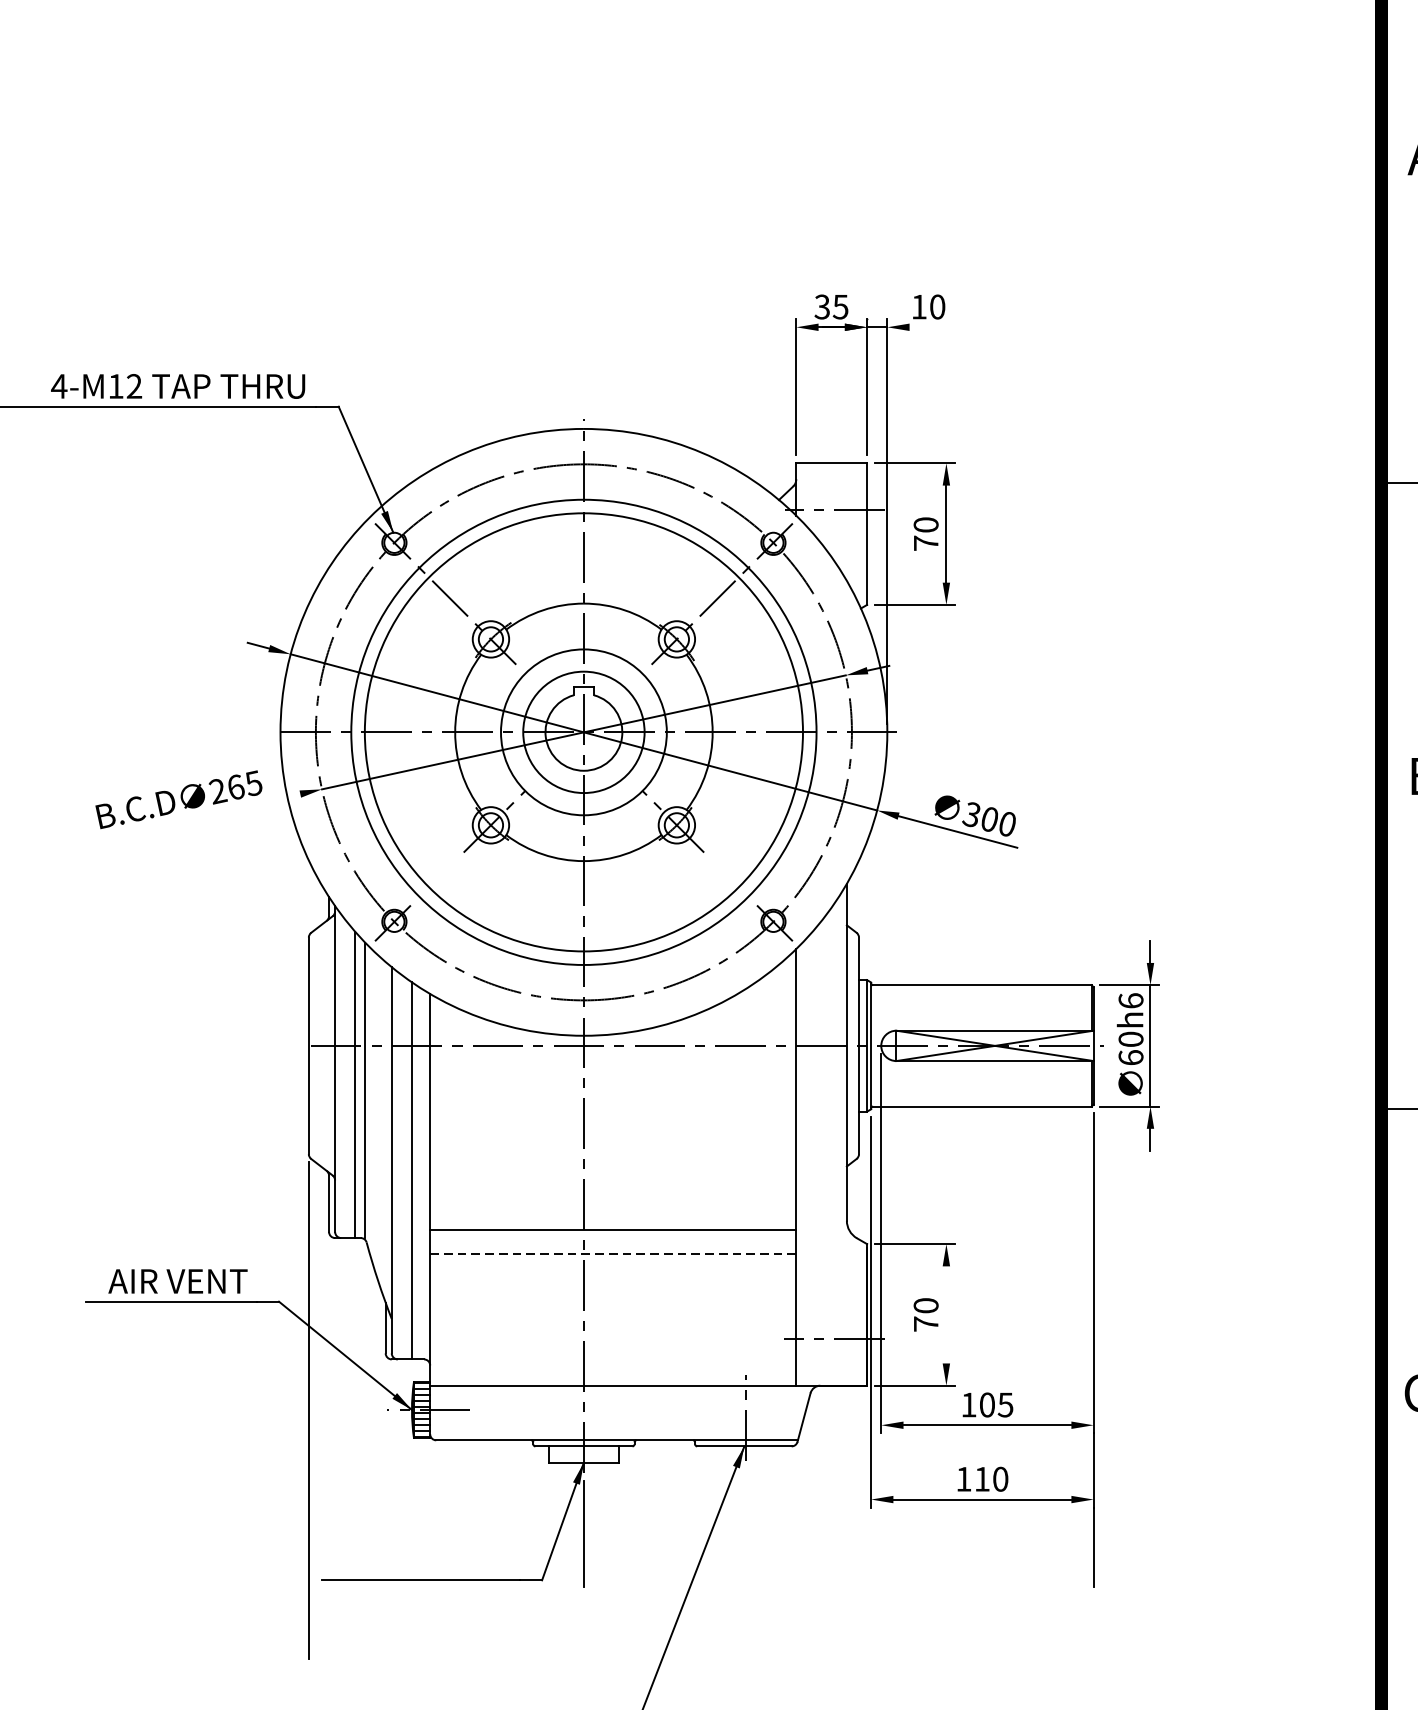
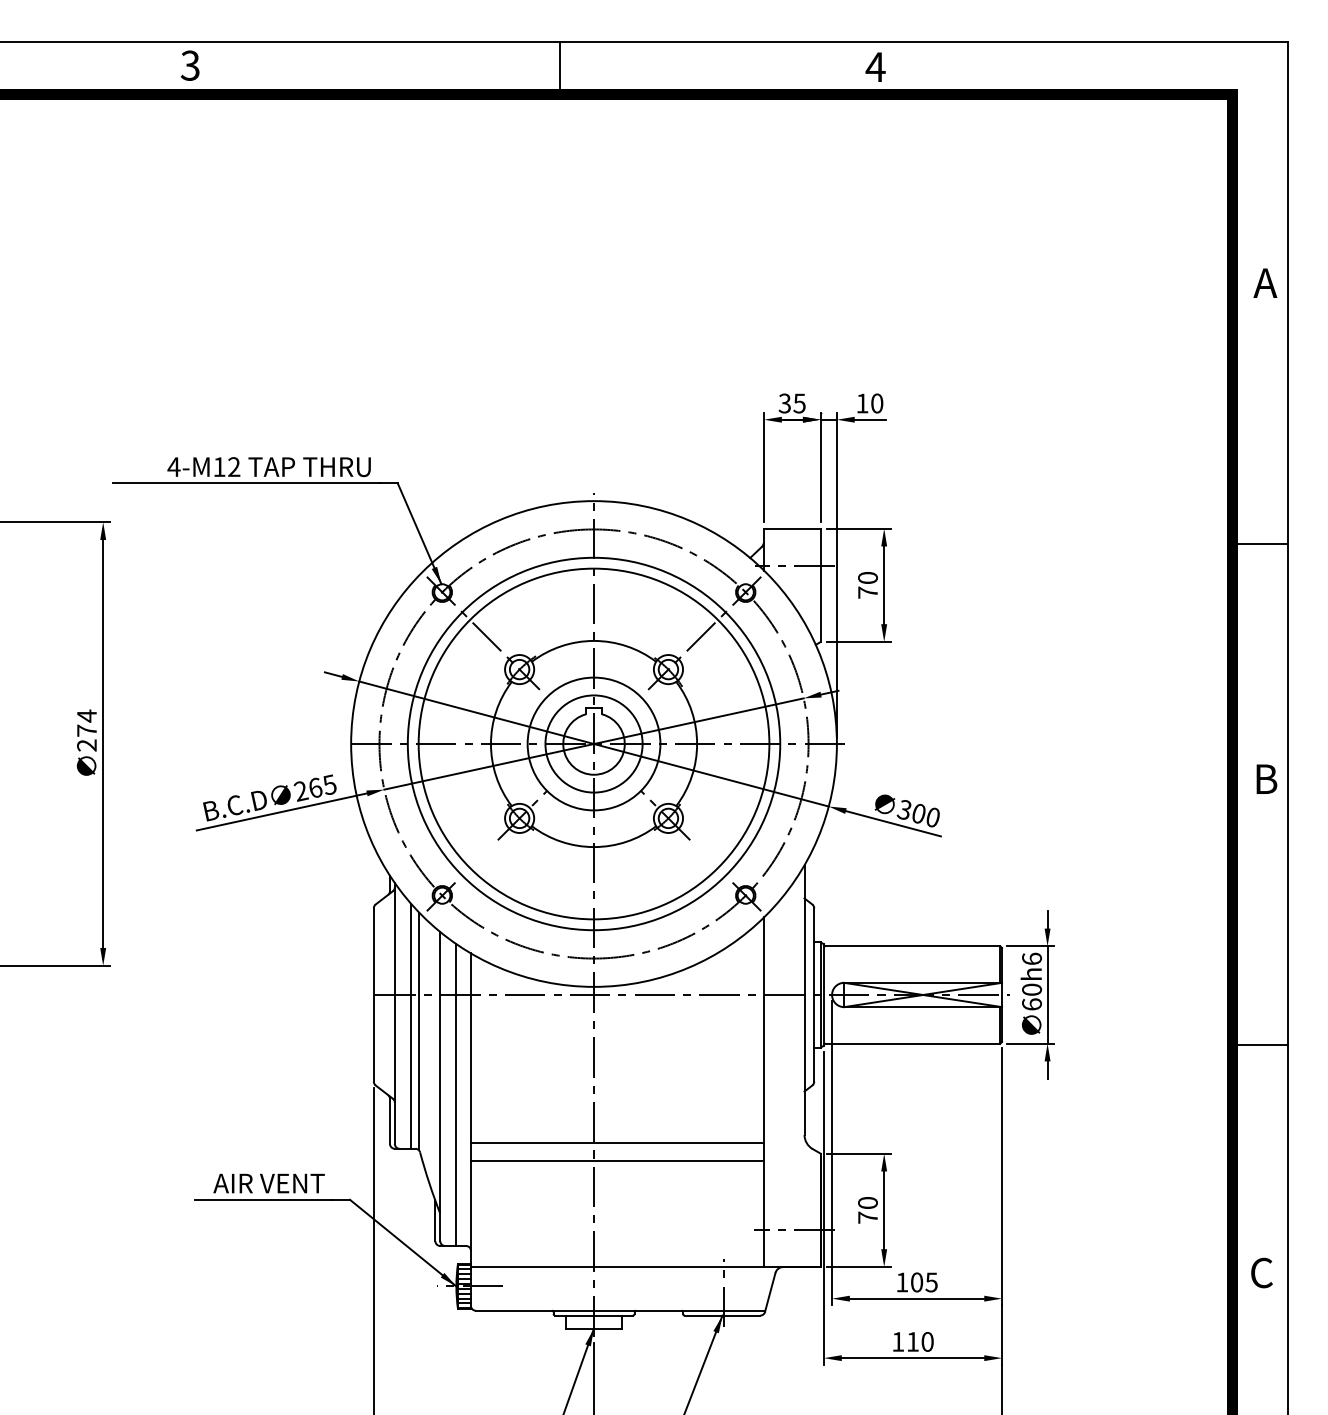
line: (929, 326) -> (870, 419), added
line: (193, 816) -> (281, 811), added
line: (613, 1253) -> (617, 1161), dashed -> solid
line: (946, 1315) -> (884, 1210), added

